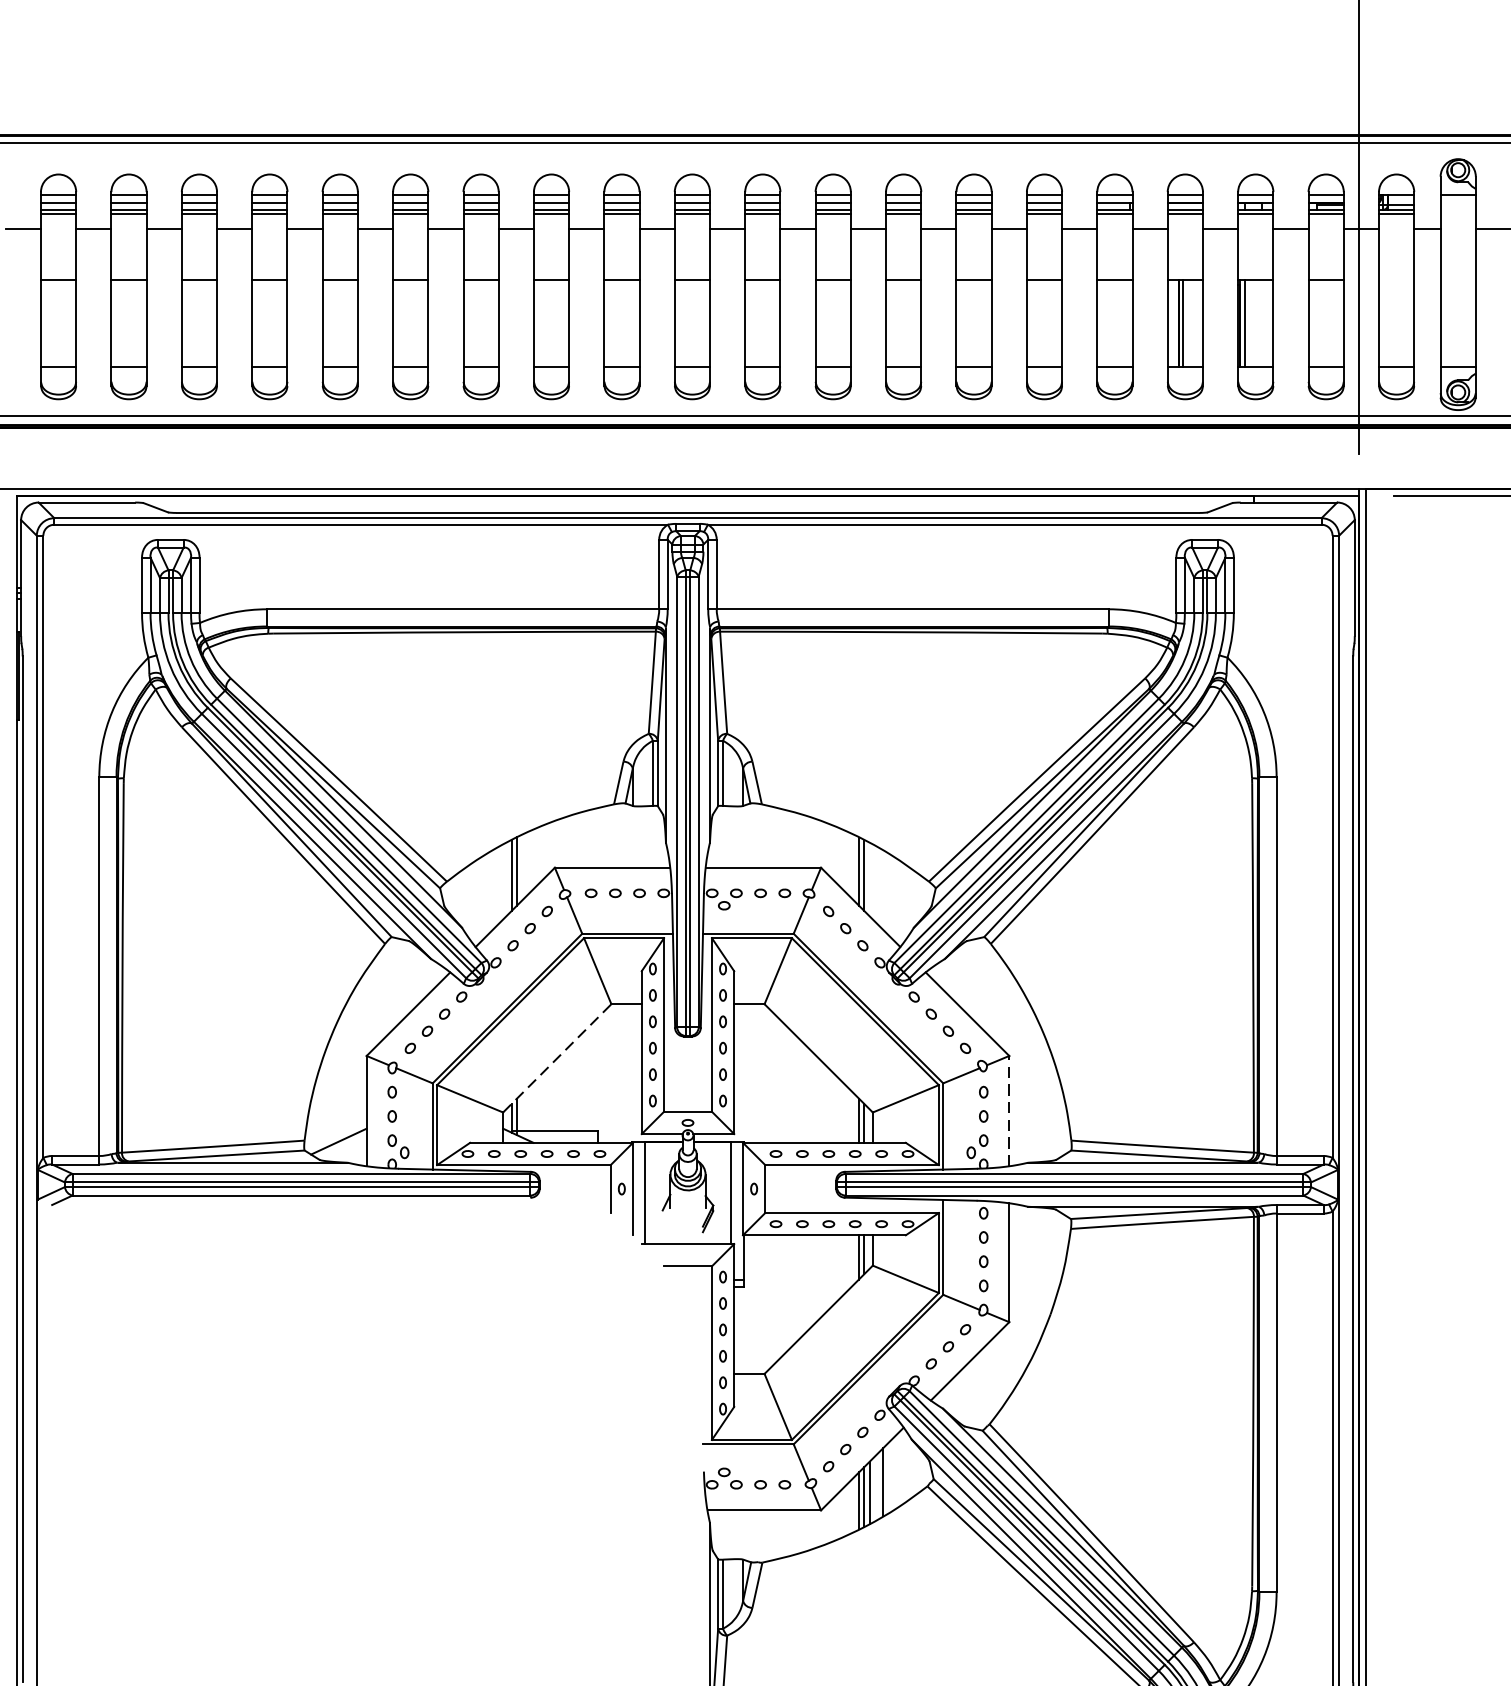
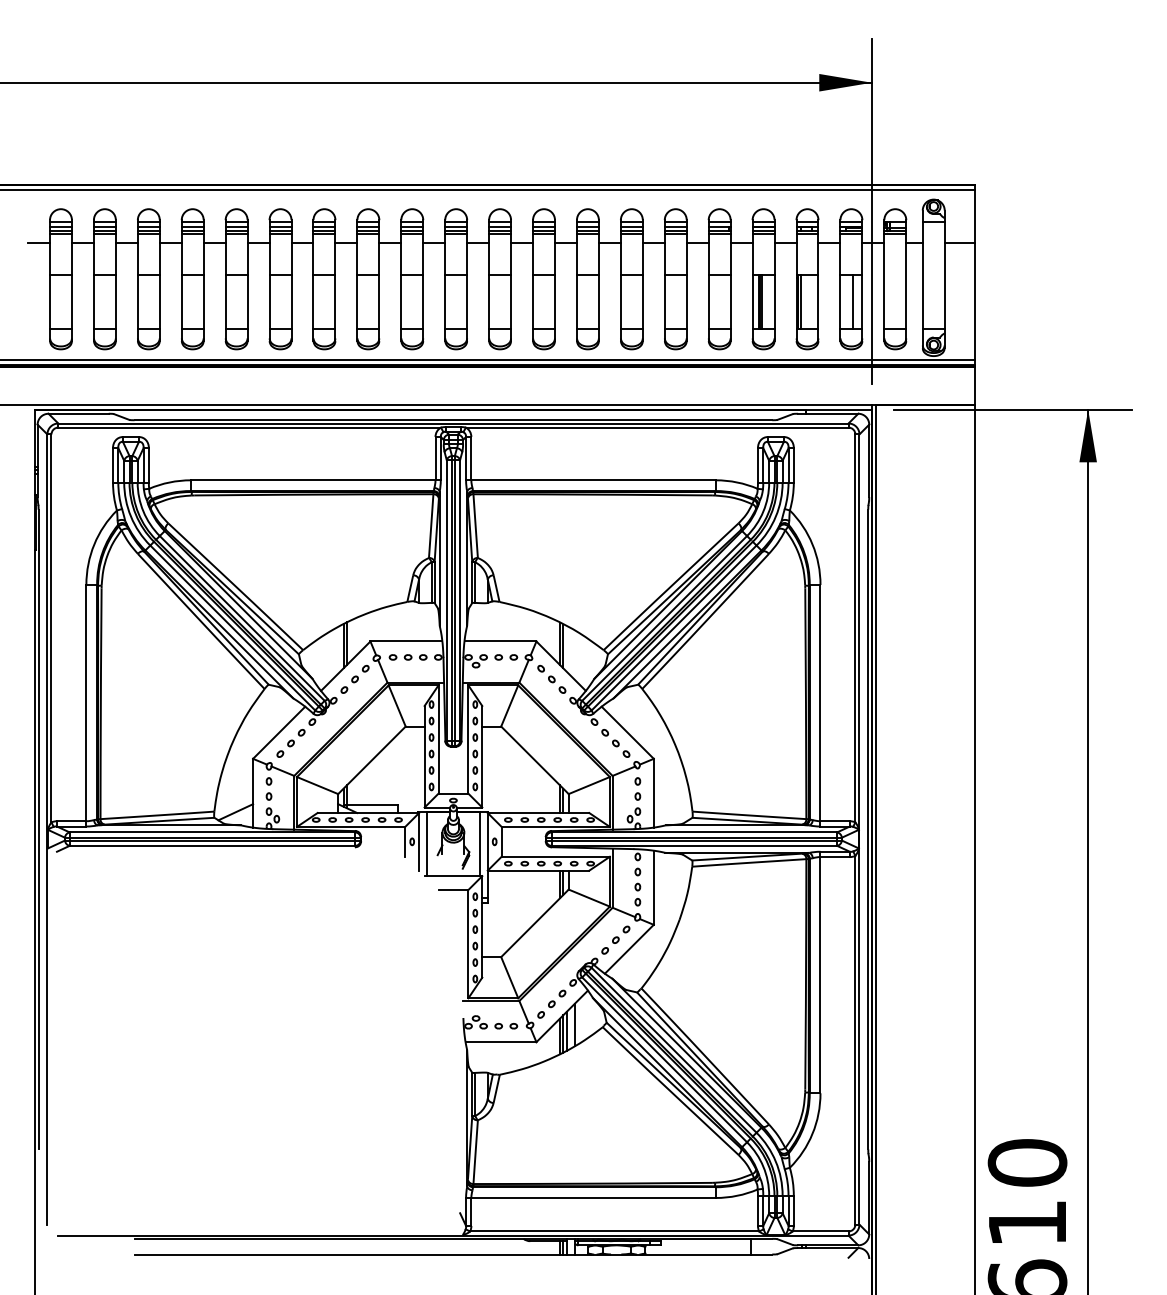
line: (1327, 324) -> (852, 302), added
line: (556, 1058) -> (371, 760), dashed -> solid
line: (1008, 1109) -> (653, 792), dashed -> solid

